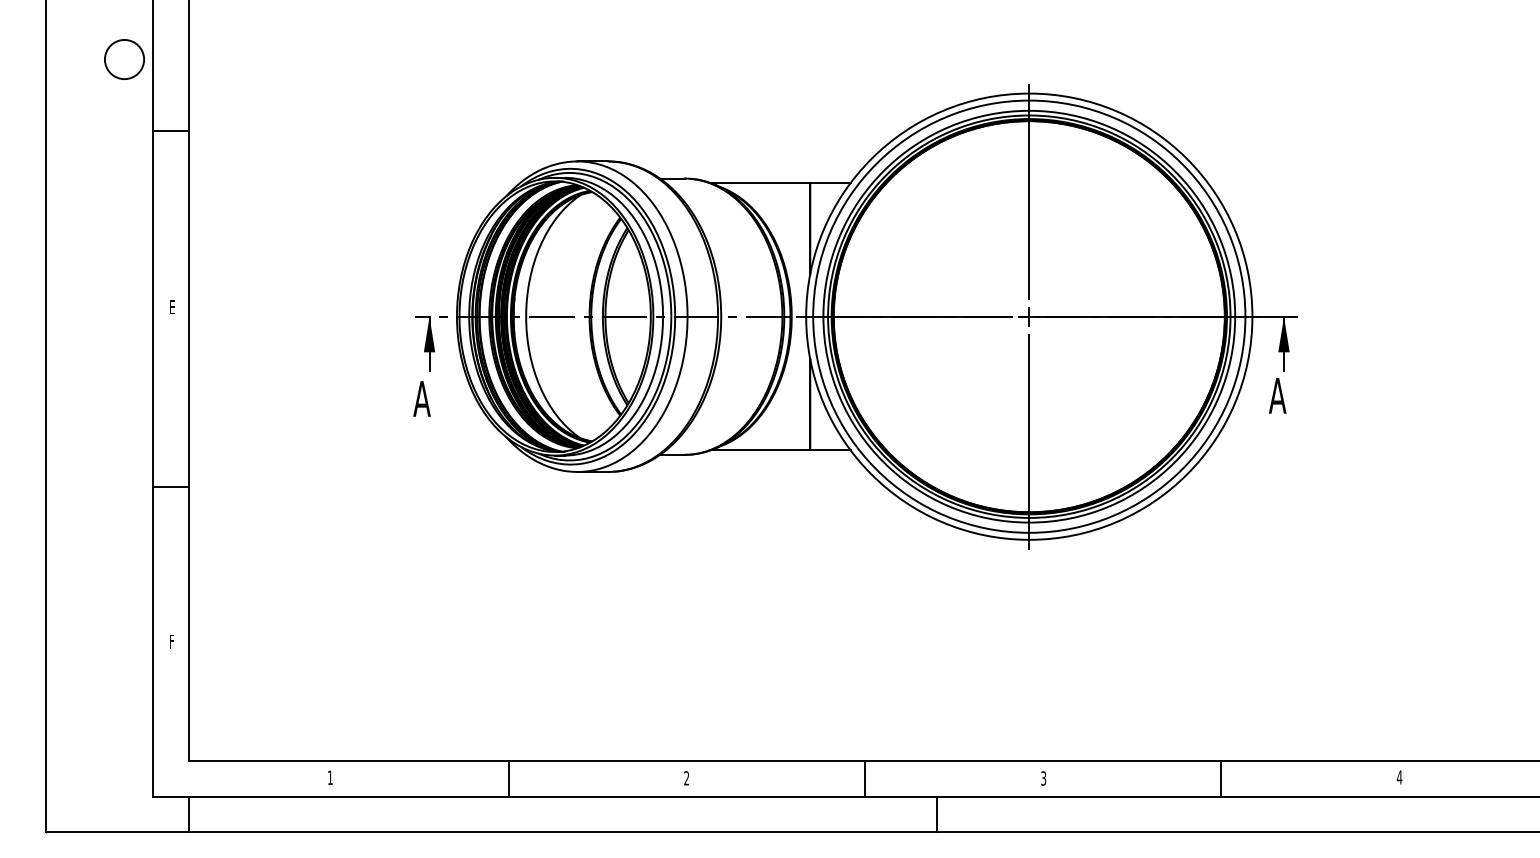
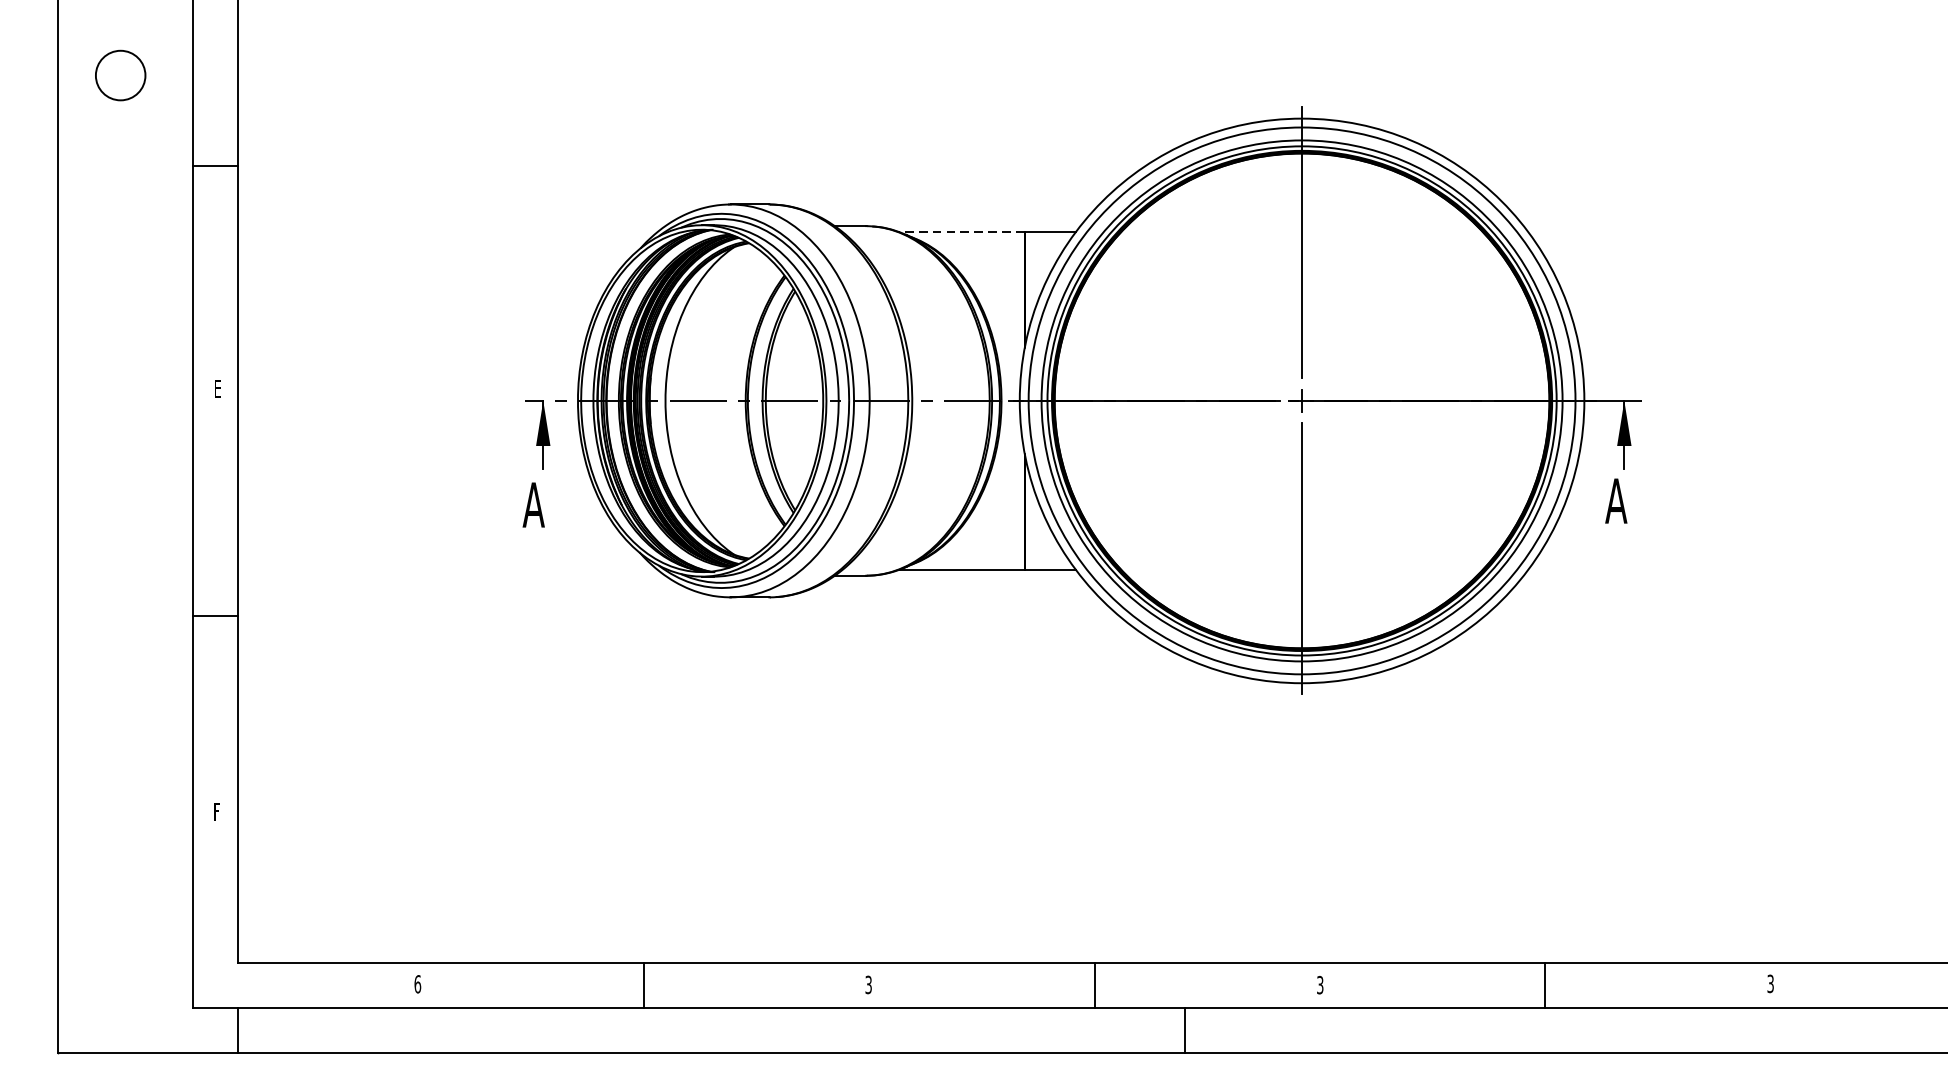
circle: (124, 59) -> (120, 75), moved
line: (759, 183) -> (960, 232), solid -> dashed
text: (330, 777) -> (417, 983), 1 -> 6
text: (1399, 777) -> (1770, 983), 4 -> 3
text: (686, 778) -> (868, 985), 2 -> 3

